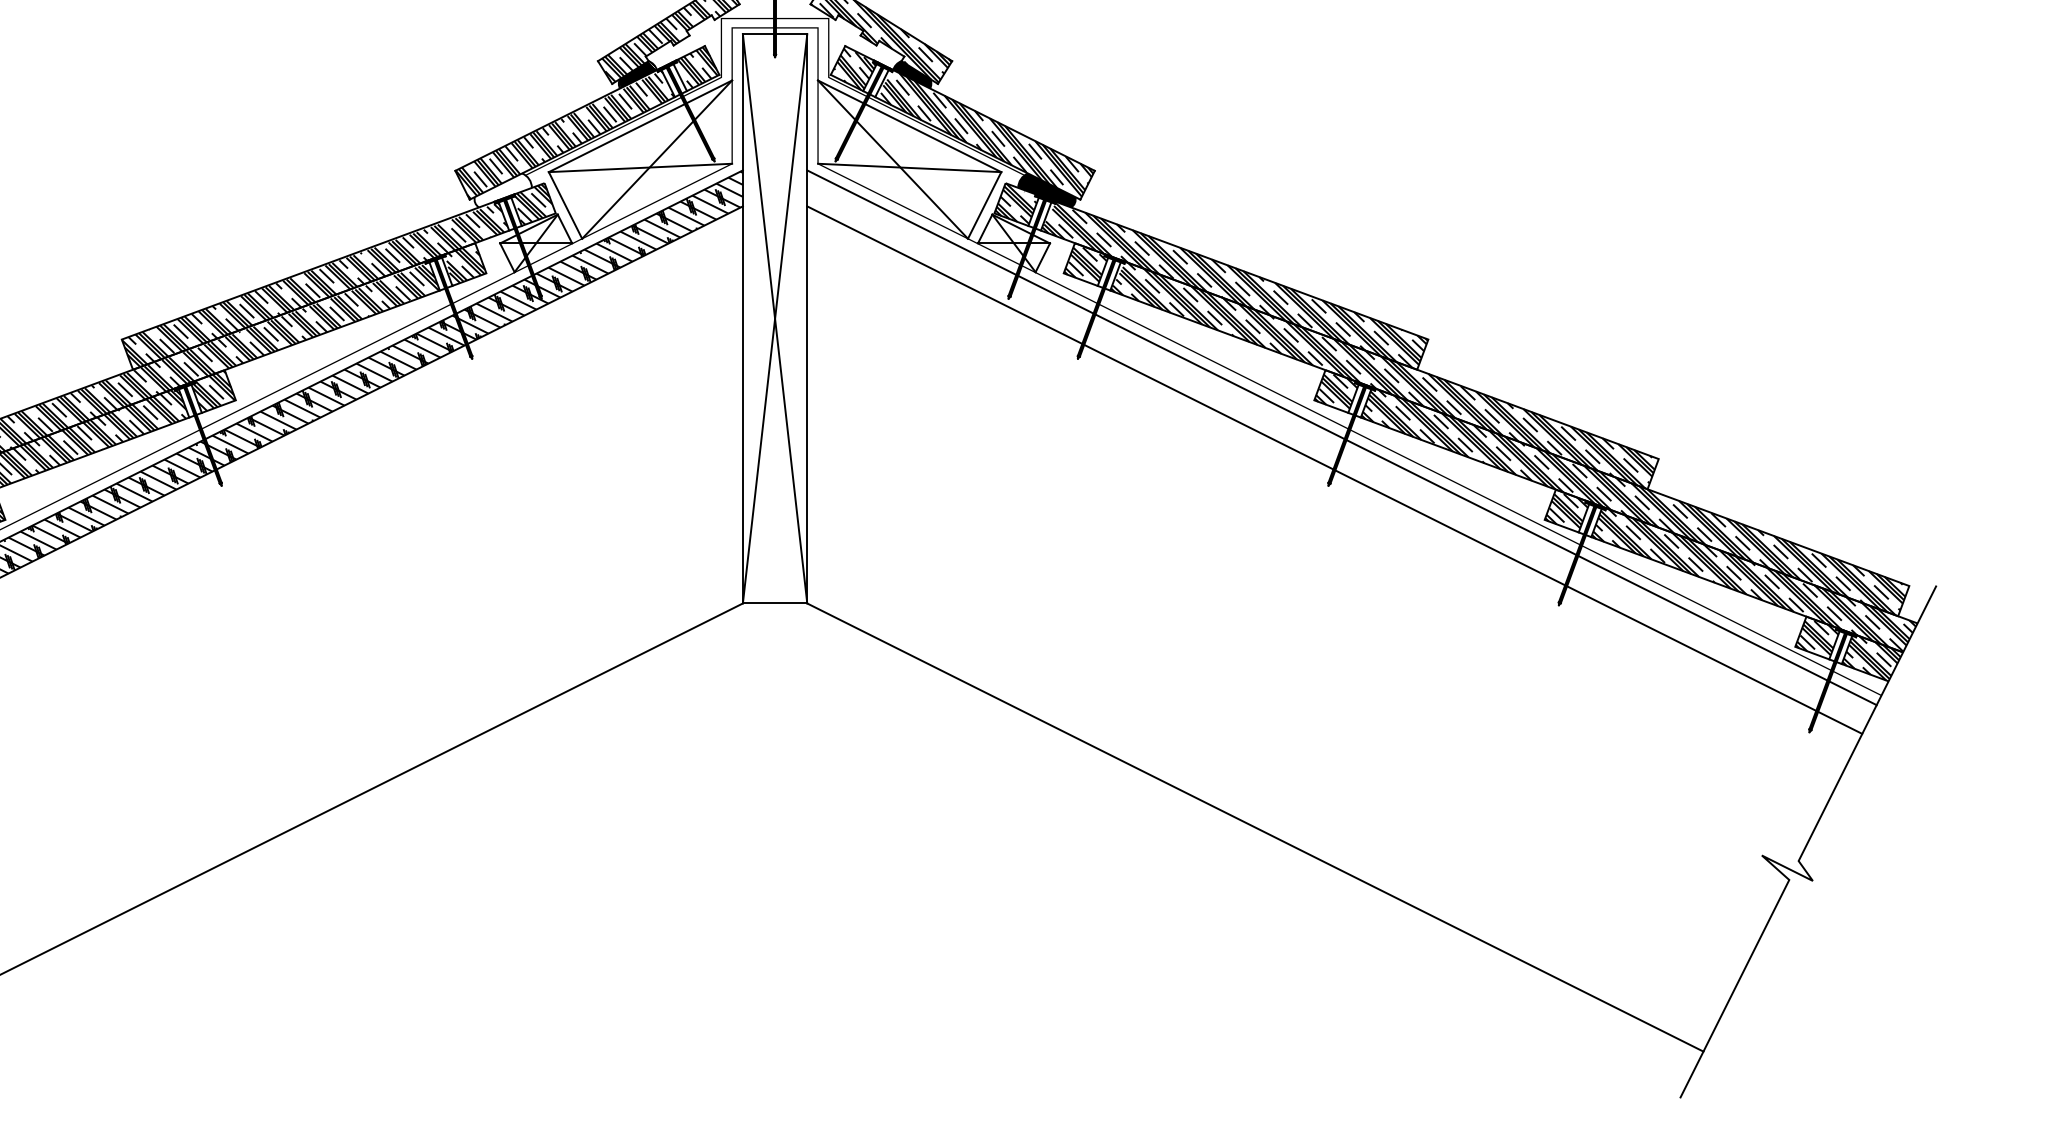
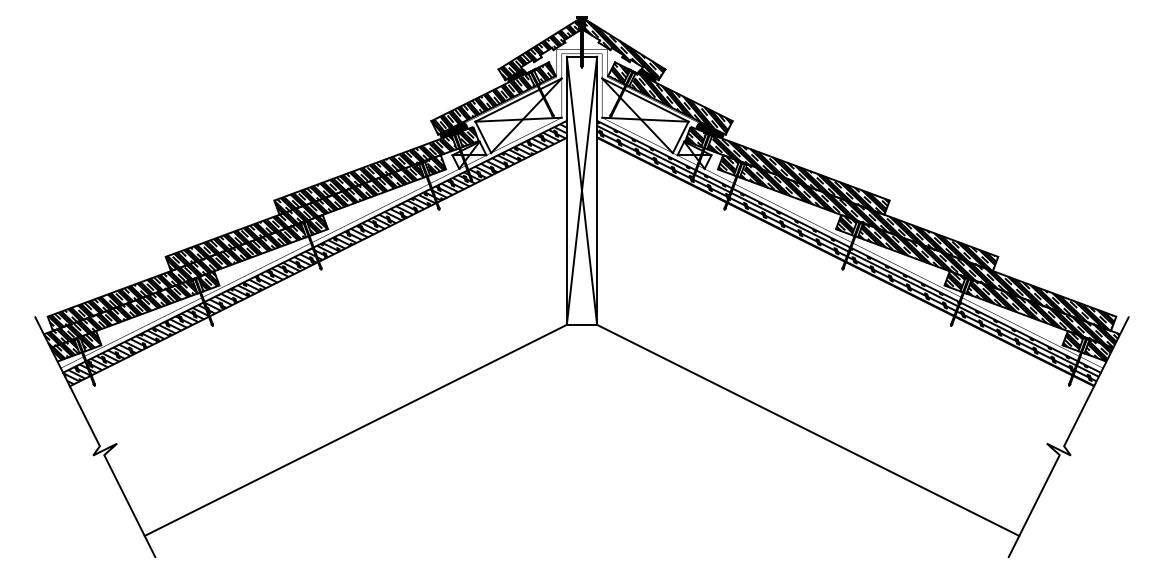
fill: (502, 190) -> (453, 130), added
hatch: (1338, 449) -> (847, 252), added

